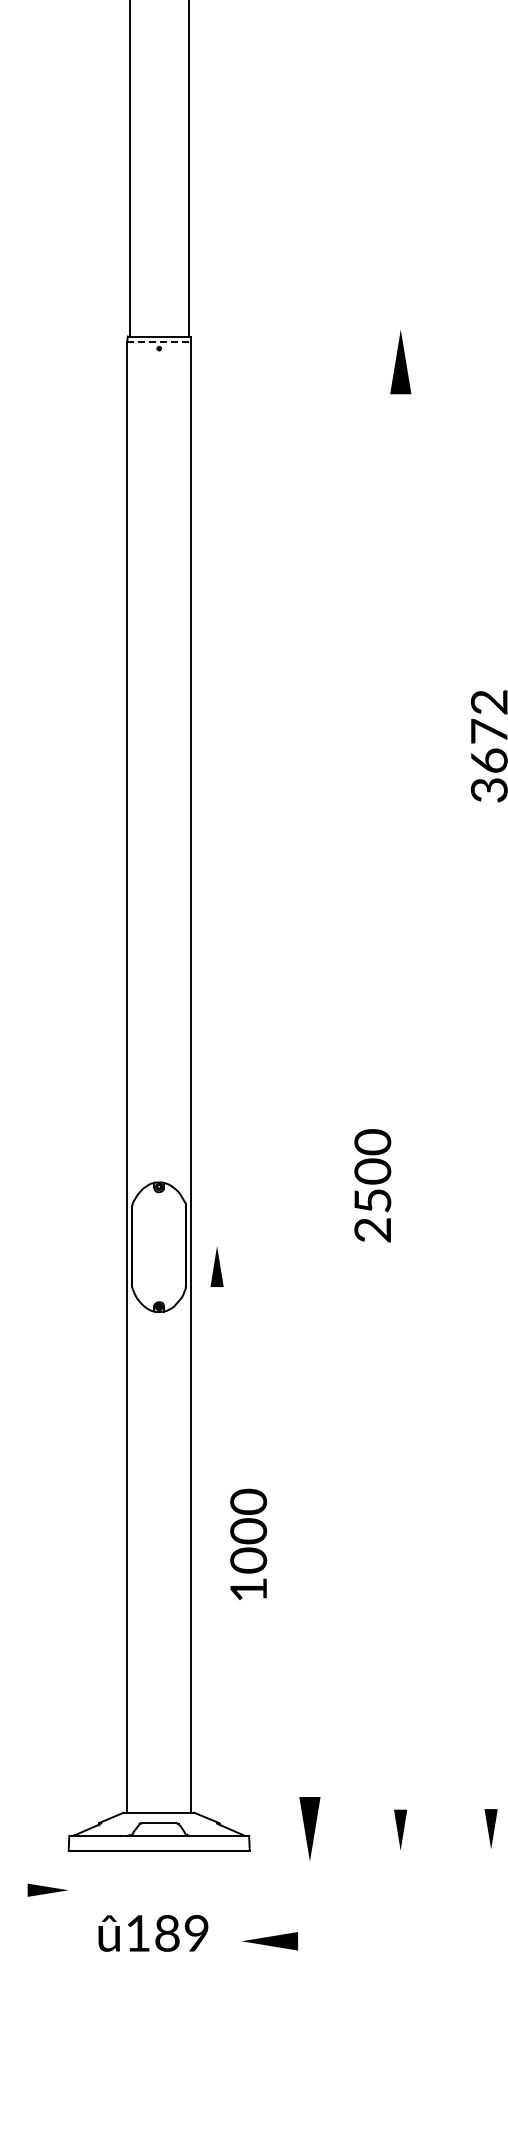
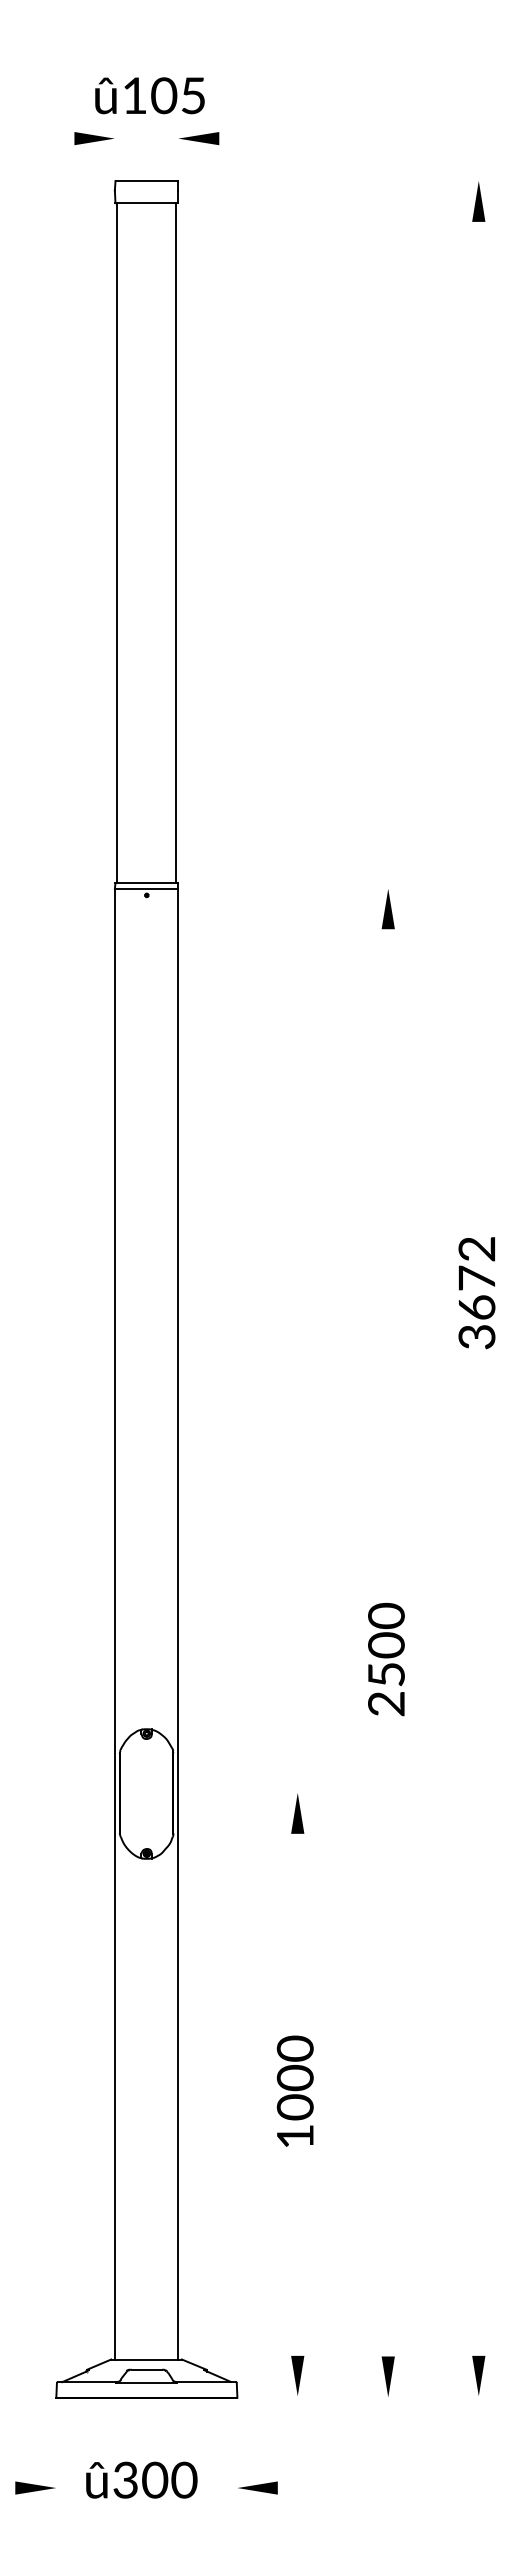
line: (158, 341) -> (146, 888), dashed -> solid
part: (399, 362) -> (387, 909), size x0.62
text: (372, 1185) -> (386, 1659), moved
part: (216, 1266) -> (297, 1813), moved
text: (247, 1543) -> (294, 2090), moved
part: (309, 1828) -> (297, 2375), size x0.62
part: (47, 1889) -> (35, 2487), moved
text: (167, 1932) -> (155, 2479), 189 -> 300
part: (269, 1940) -> (257, 2487), size x0.71

